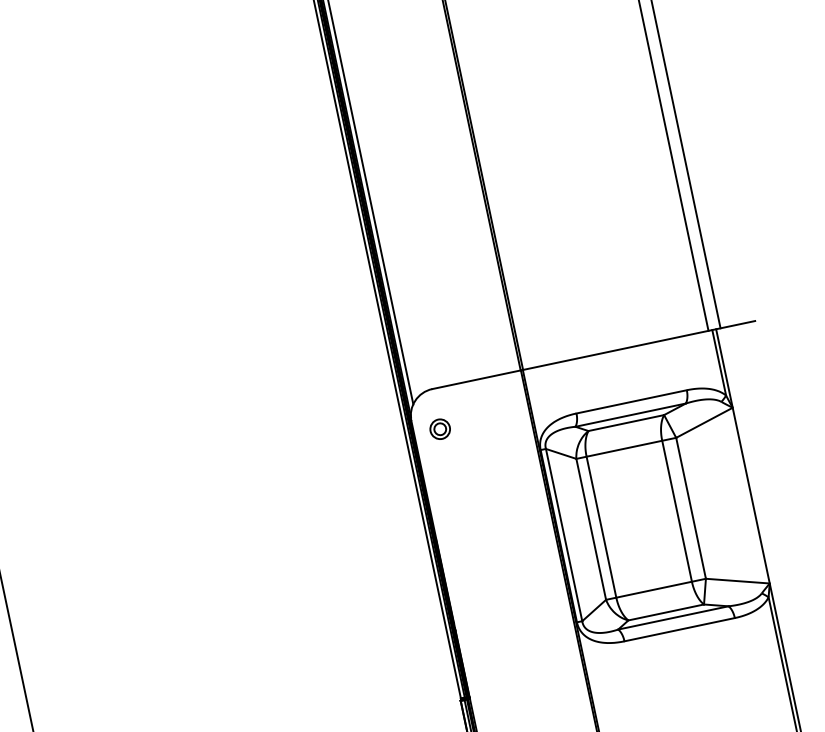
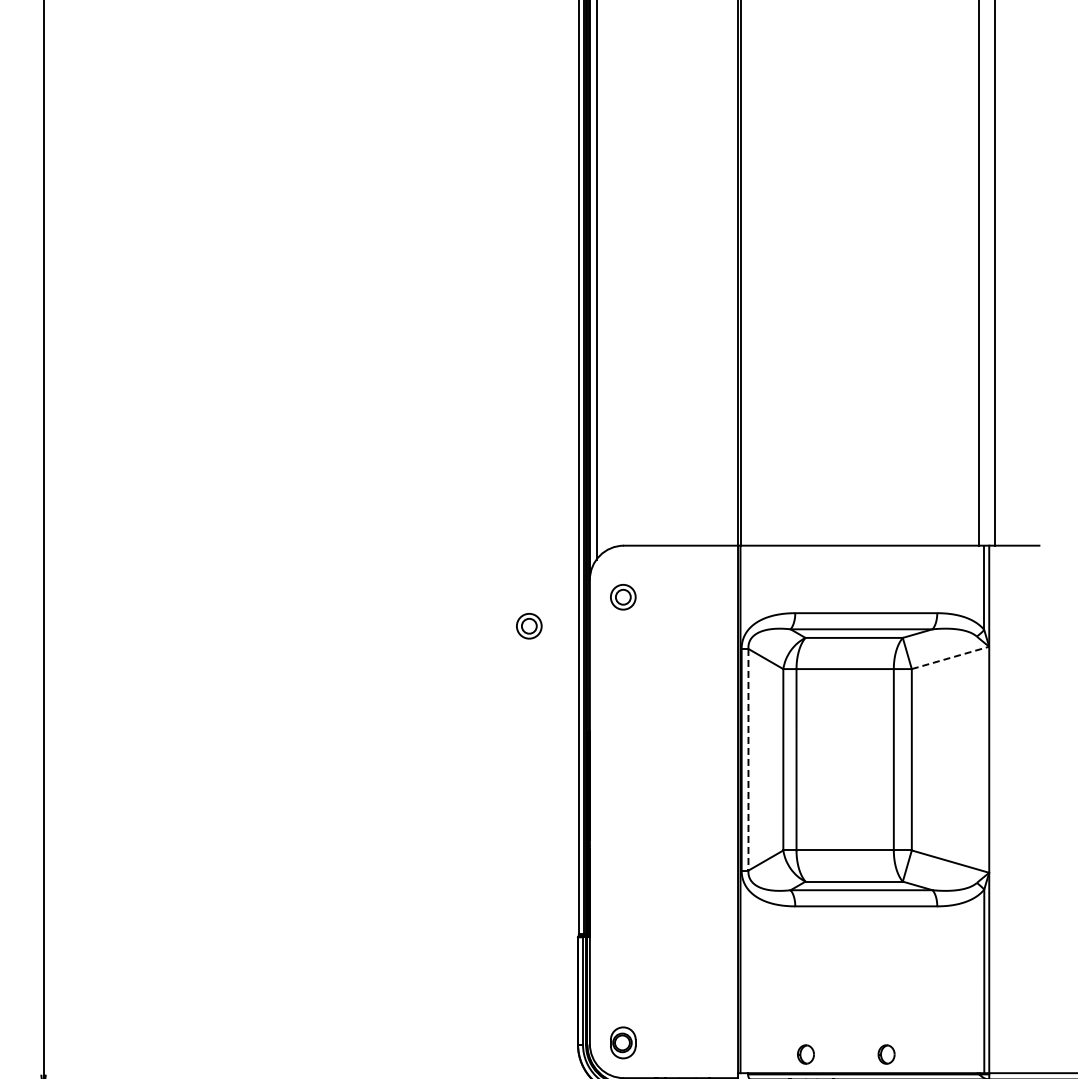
line: (705, 422) -> (951, 657), solid -> dashed
part: (372, 467) -> (529, 626), added
line: (564, 534) -> (748, 759), solid -> dashed

